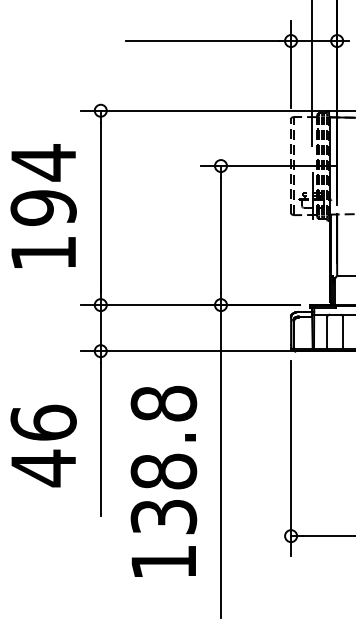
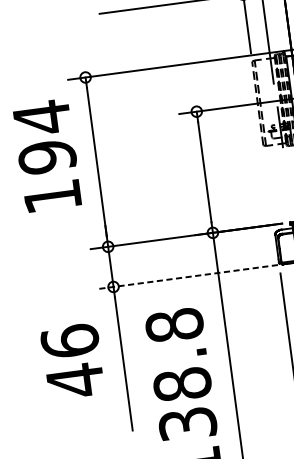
text: (43, 205) -> (46, 155), moved
line: (190, 351) -> (191, 276), solid -> dashed
text: (43, 445) -> (72, 360), moved

